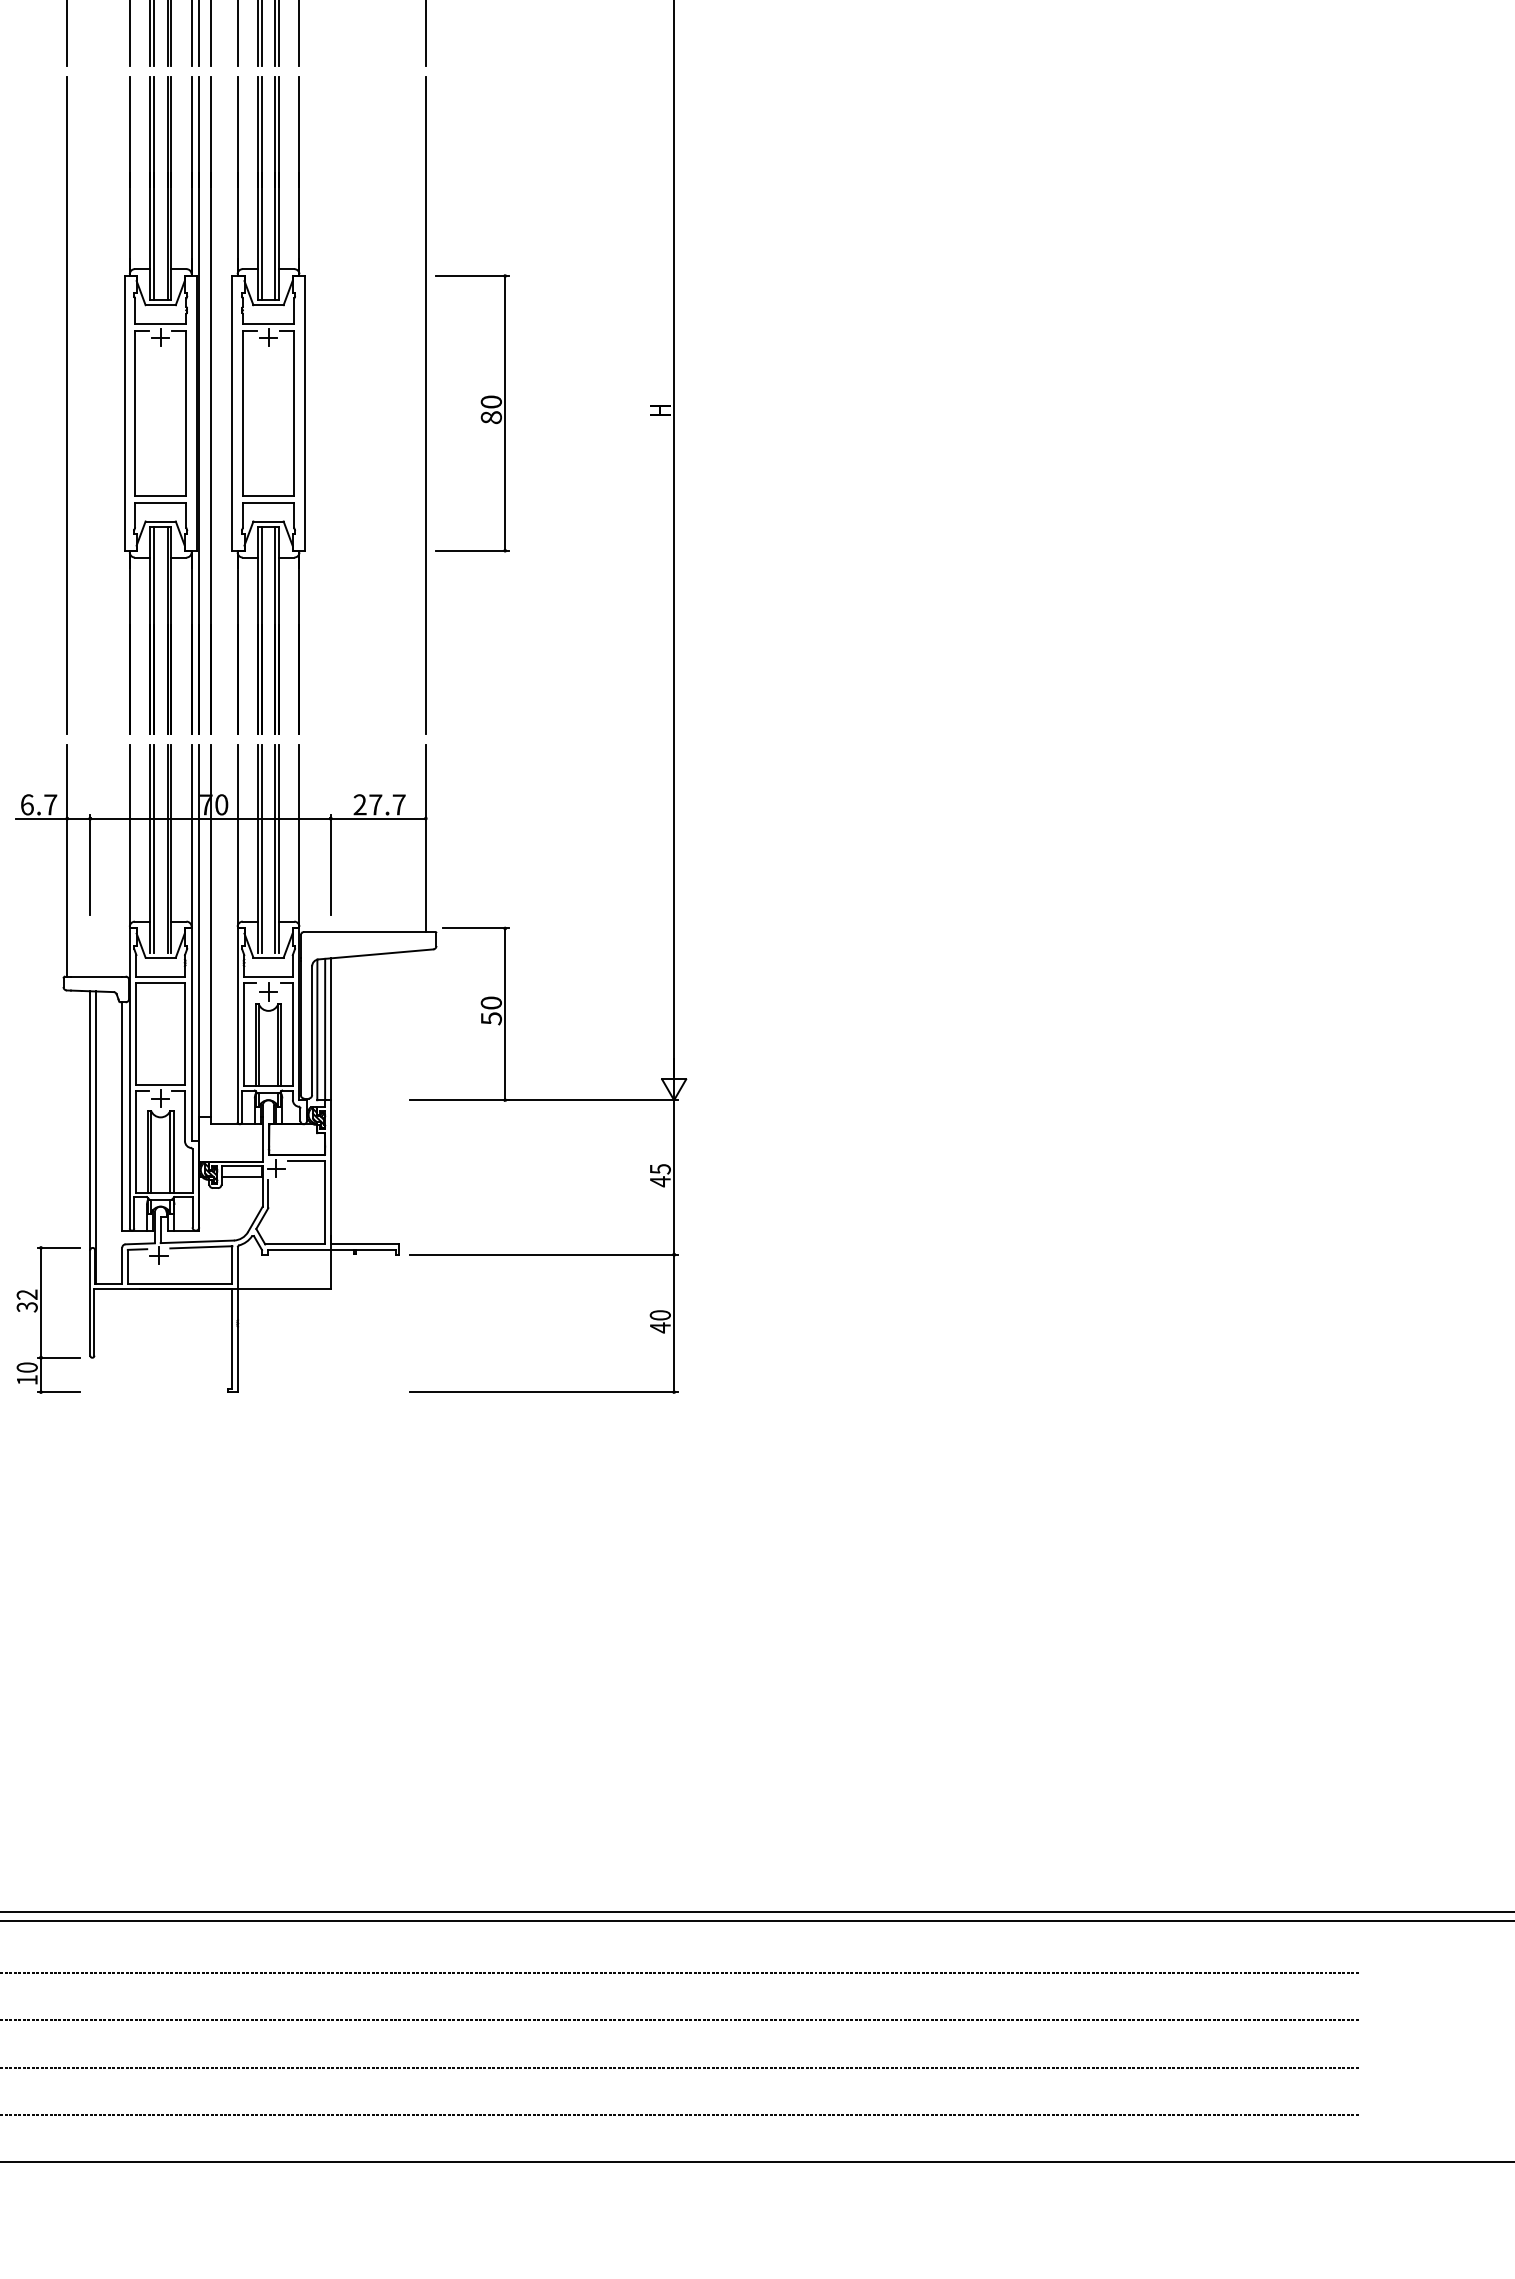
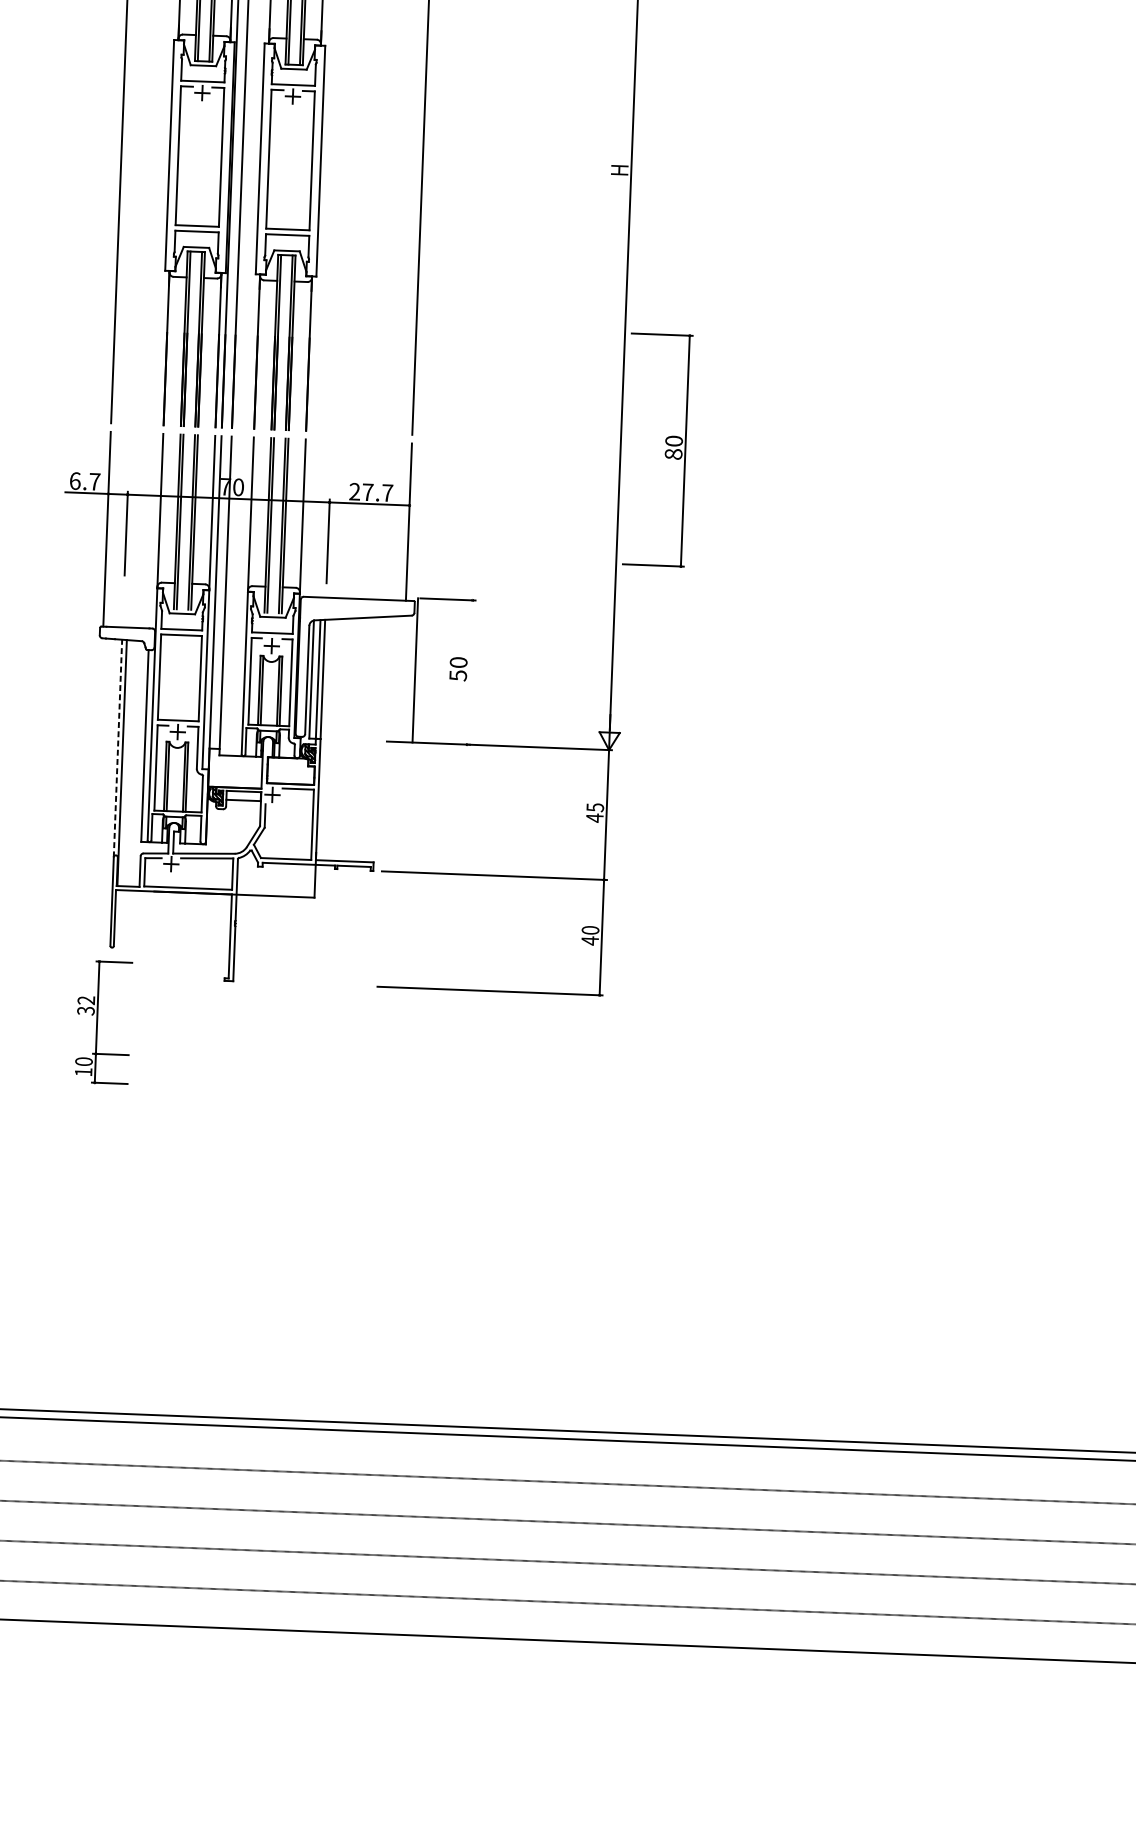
part: (480, 417) -> (664, 453), moved
line: (505, 1014) -> (415, 670), moved
line: (90, 1120) -> (118, 748), solid -> dashed
part: (41, 1319) -> (97, 1021), moved

